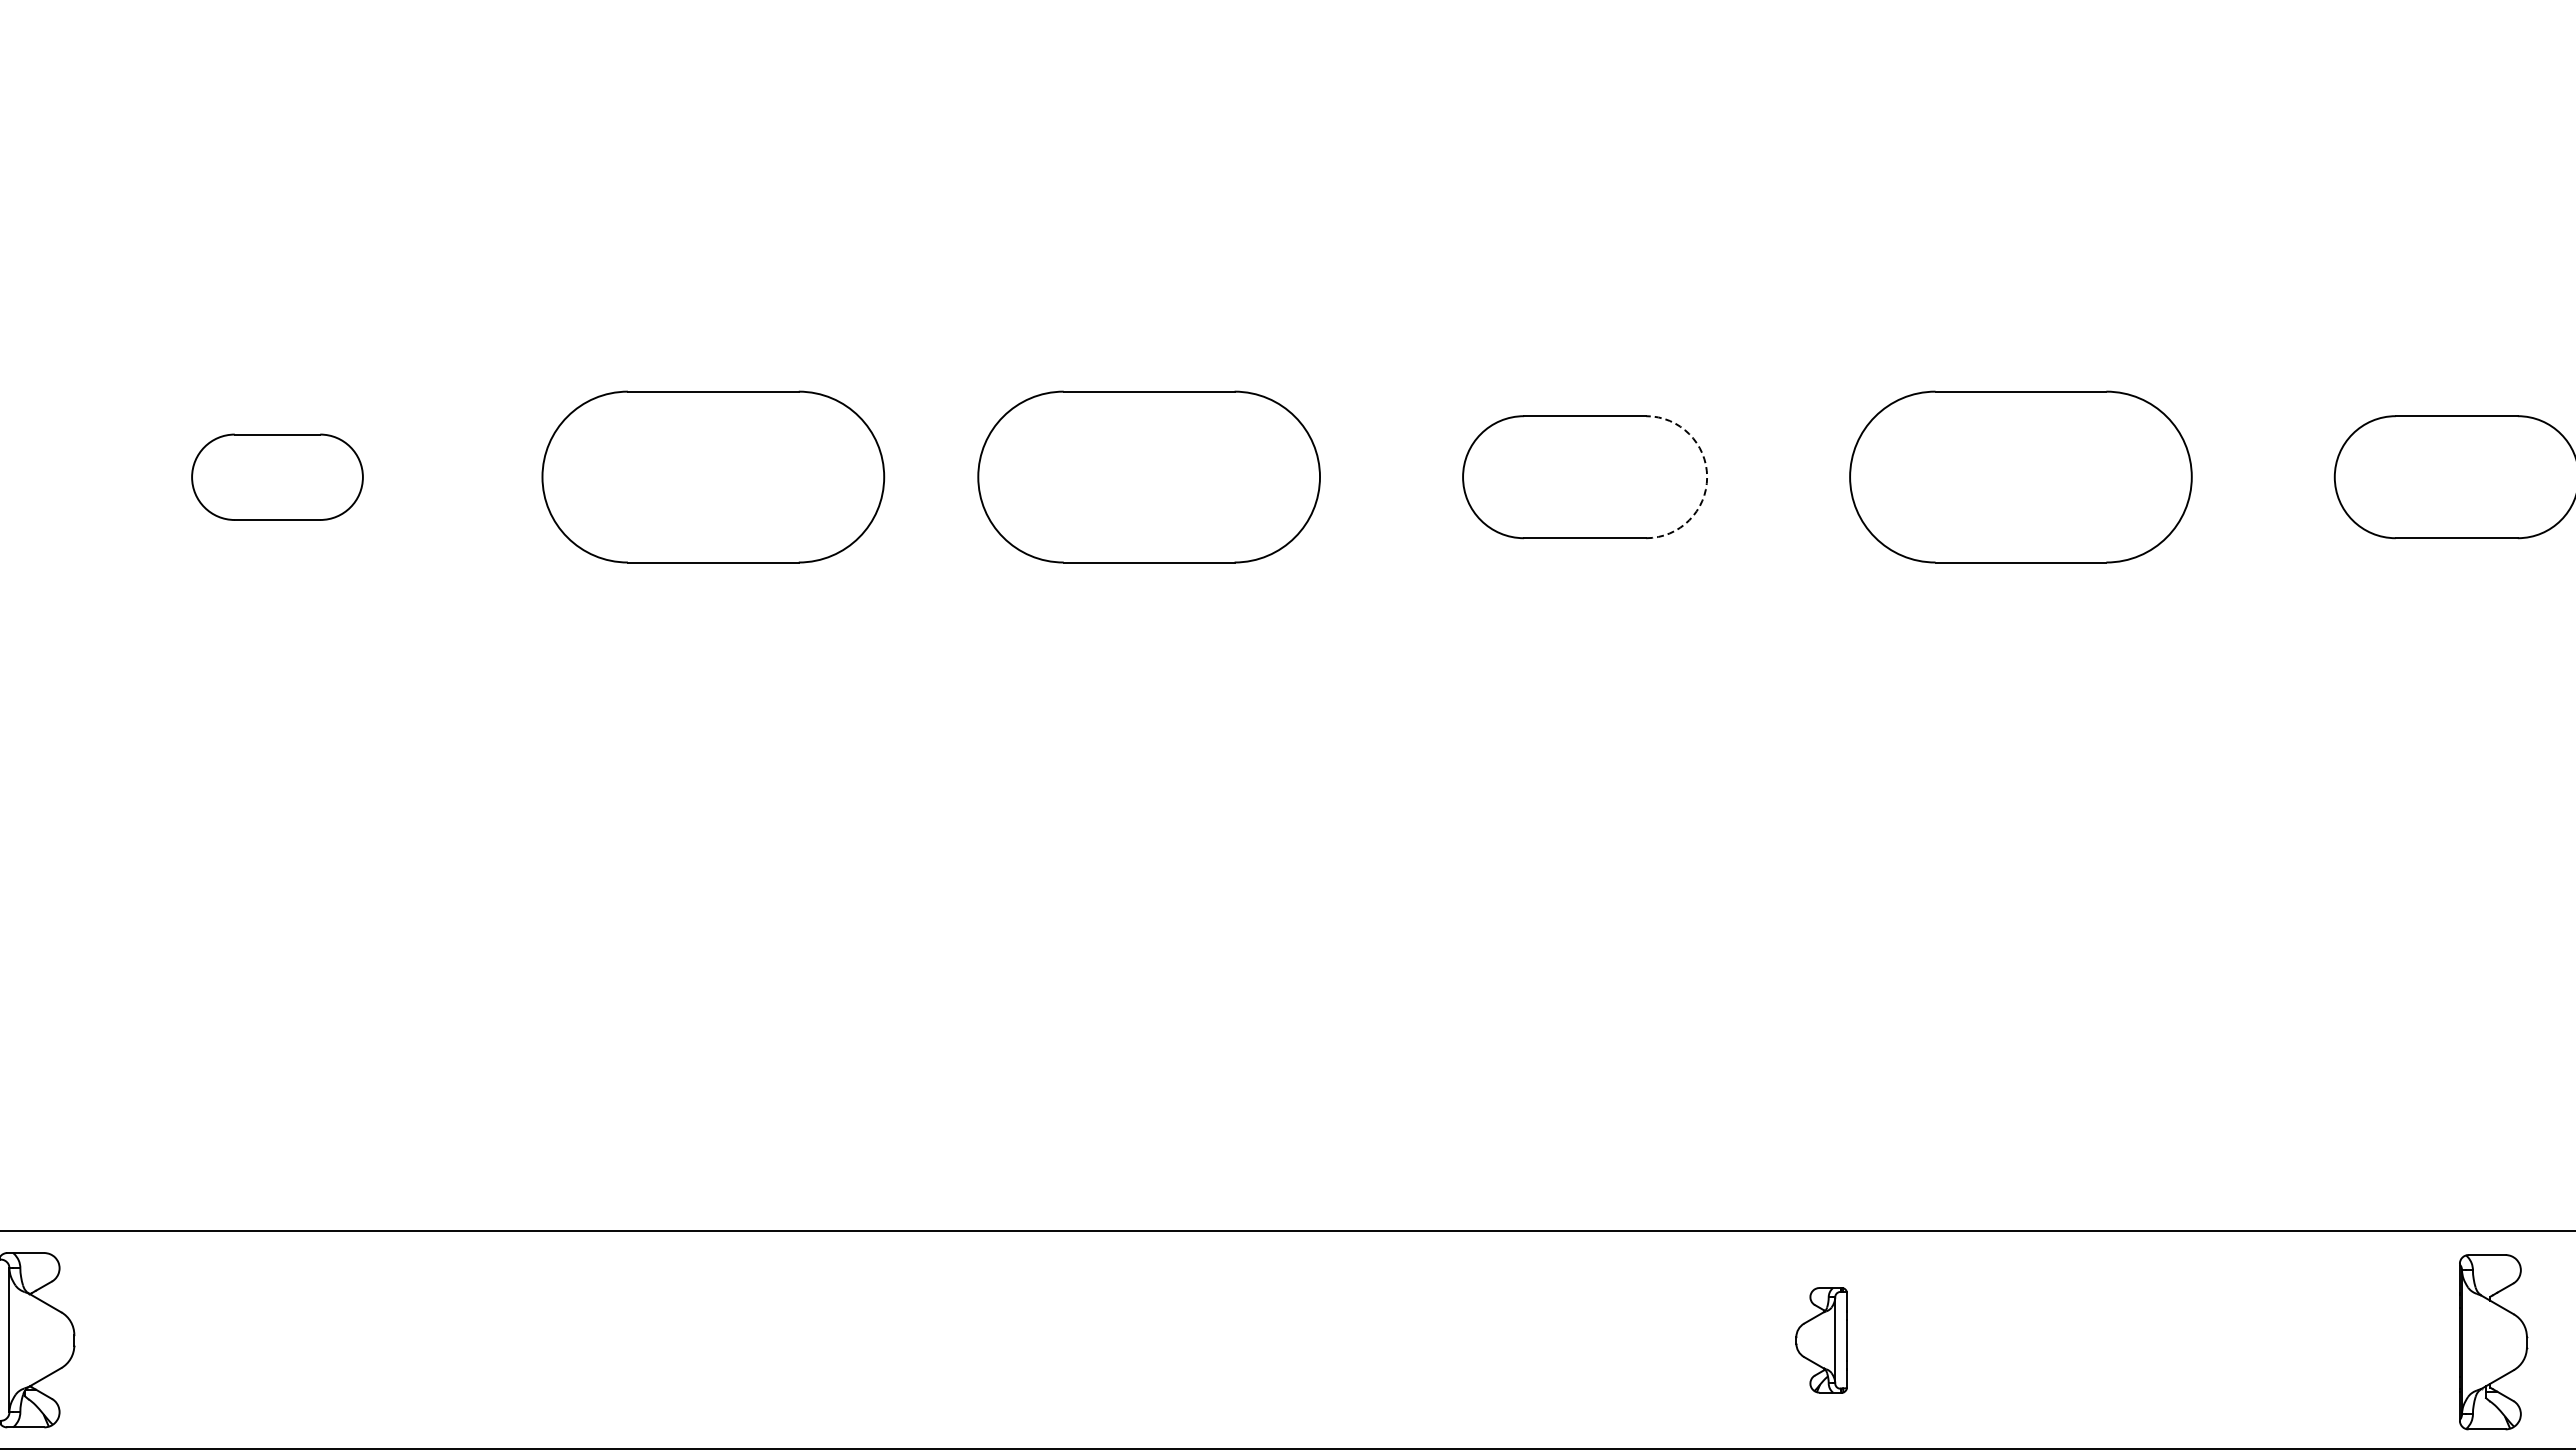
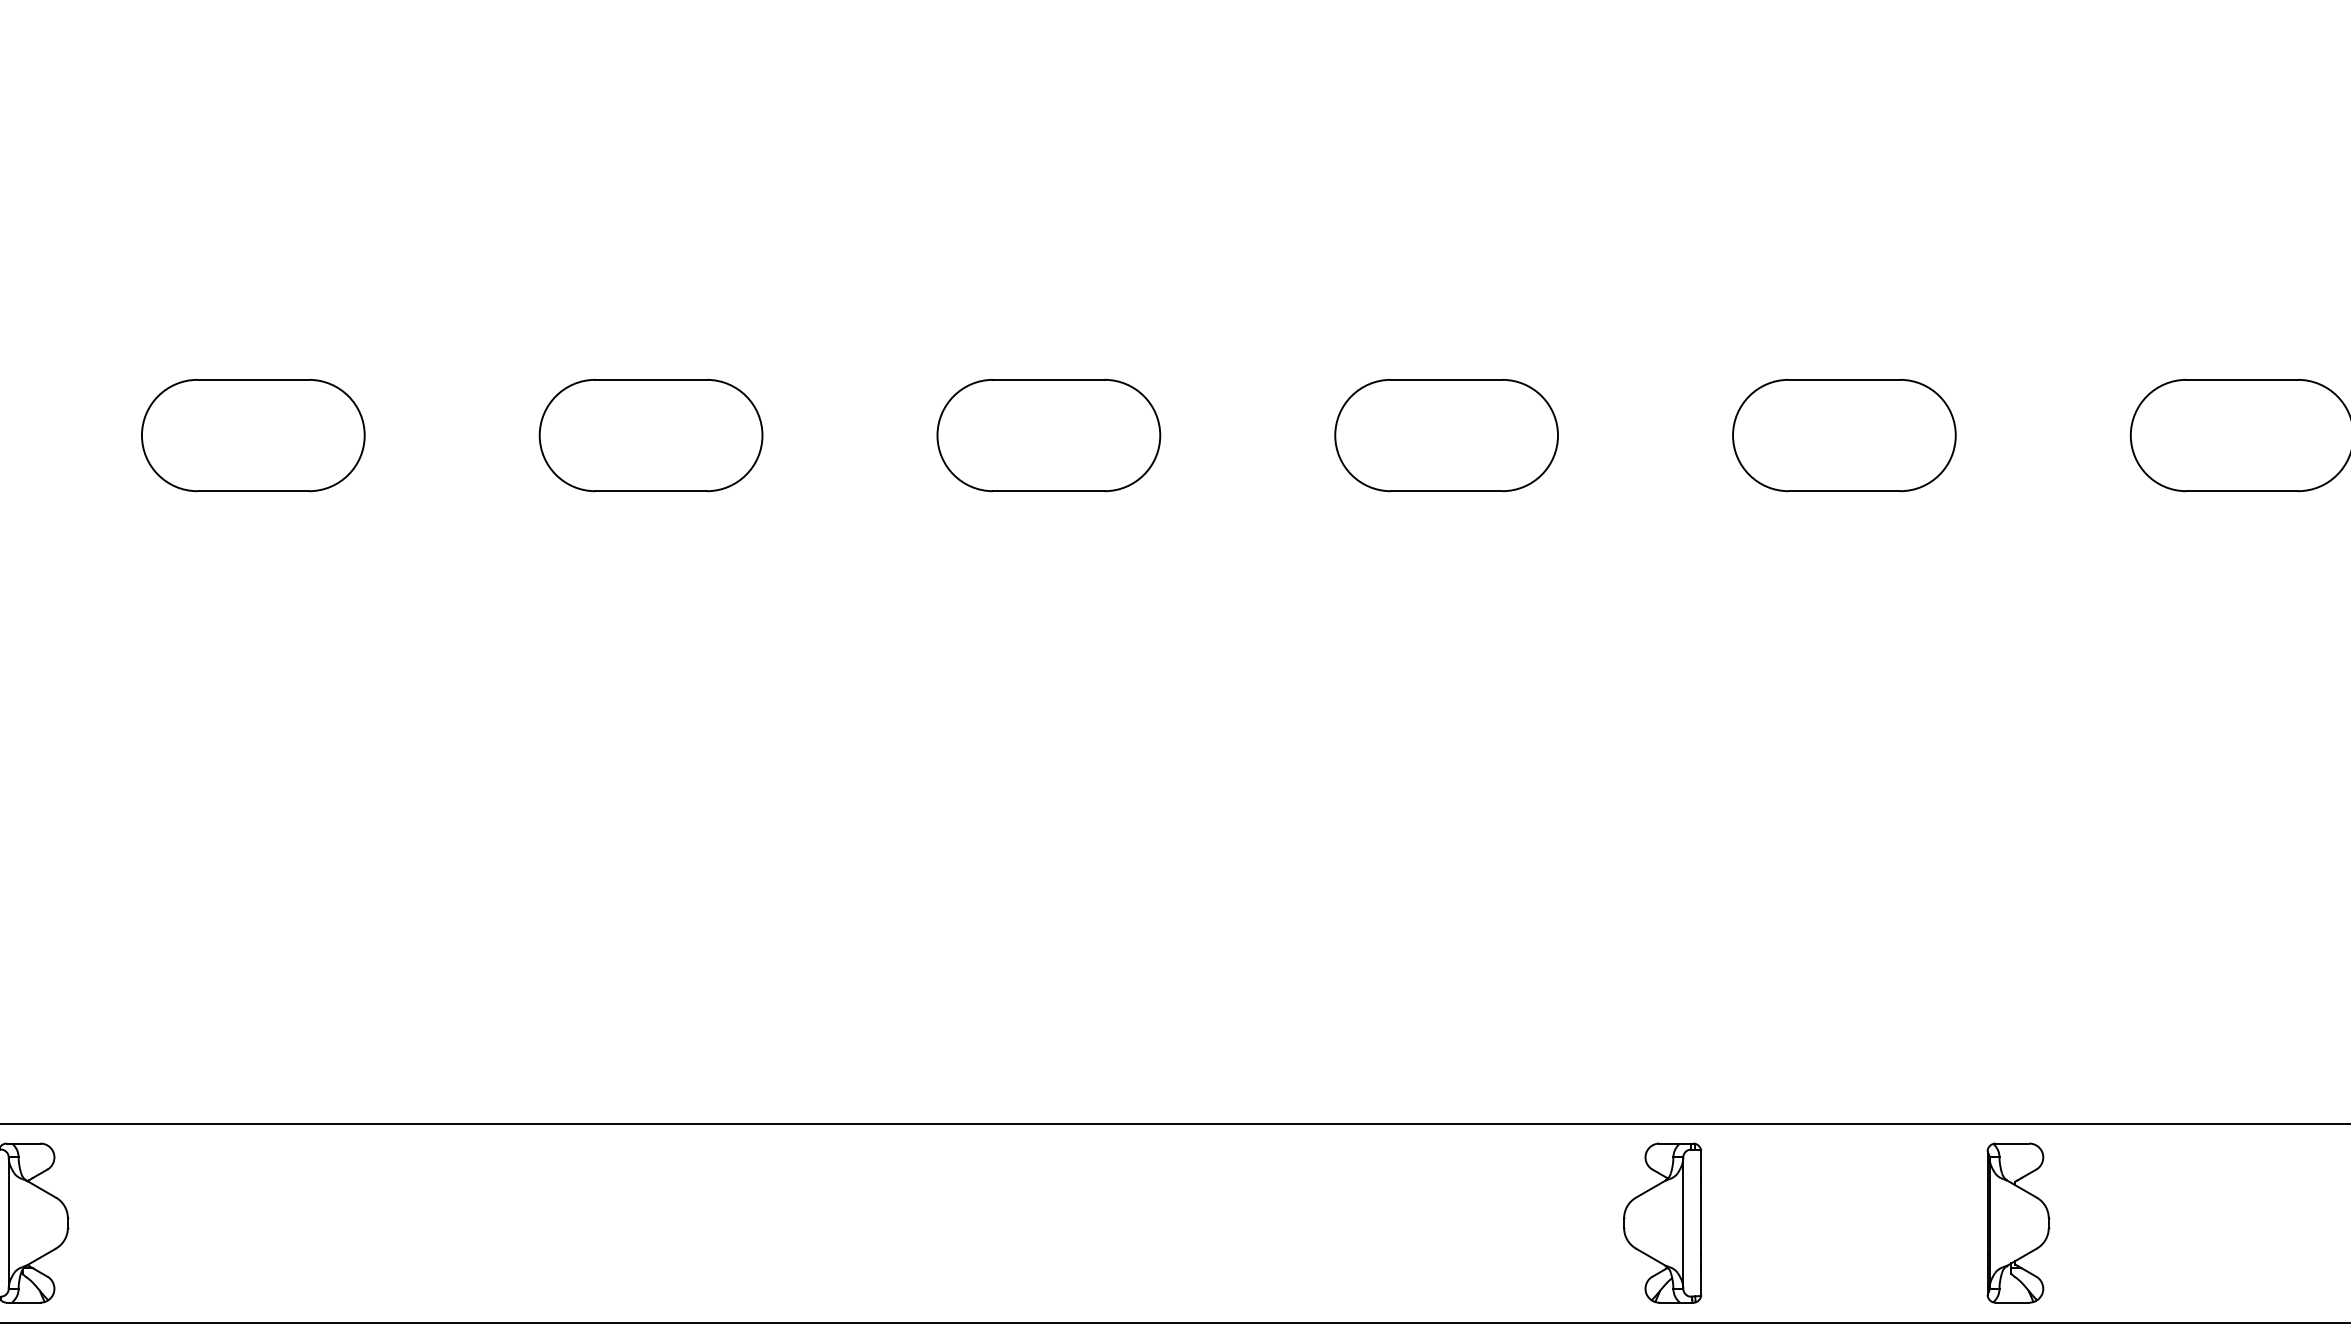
part: (277, 477) -> (253, 435), size x1.43
part: (713, 477) -> (651, 435), size x0.71
part: (1149, 477) -> (1049, 435), size x0.71
arc: (1707, 477) -> (1558, 435), dashed -> solid
part: (2020, 477) -> (1843, 435), size x0.71
part: (1821, 1340) -> (1662, 1223), size x1.67
part: (2493, 1342) -> (2018, 1223), moved

